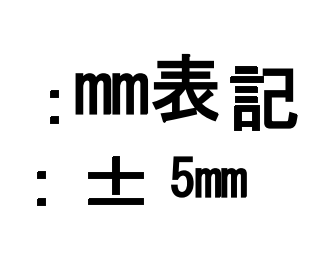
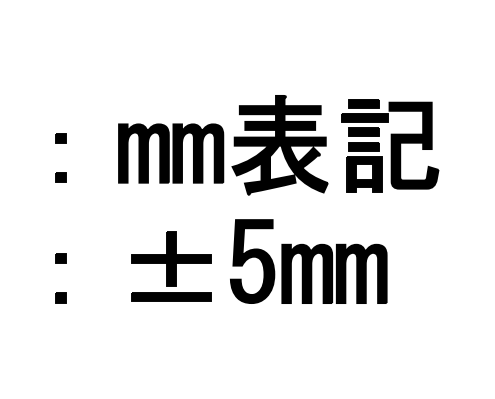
part: (146, 88) -> (222, 145), moved
part: (54, 97) -> (61, 144), moved
part: (208, 176) -> (308, 260), size x1.43

